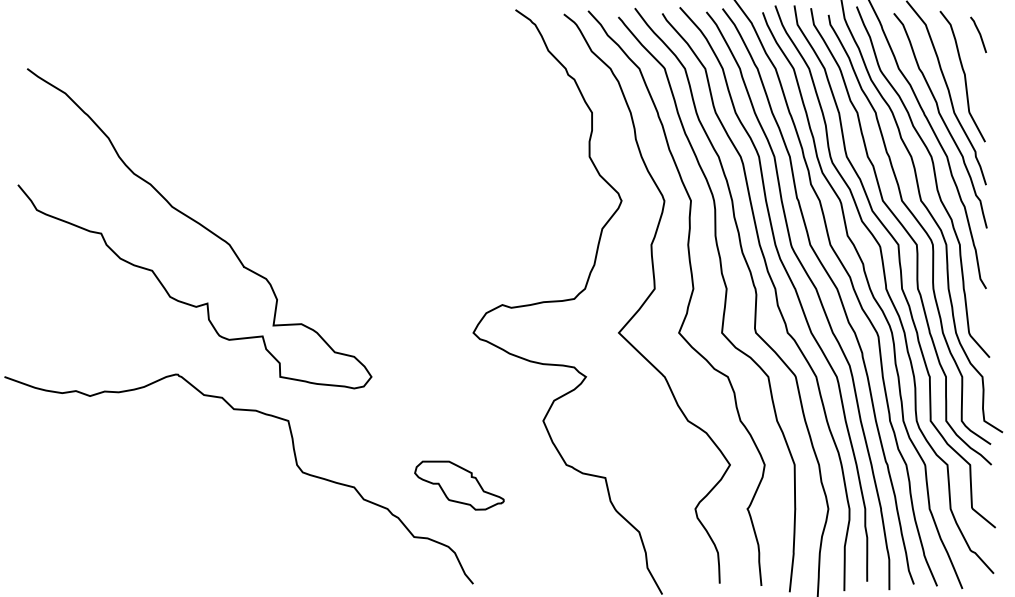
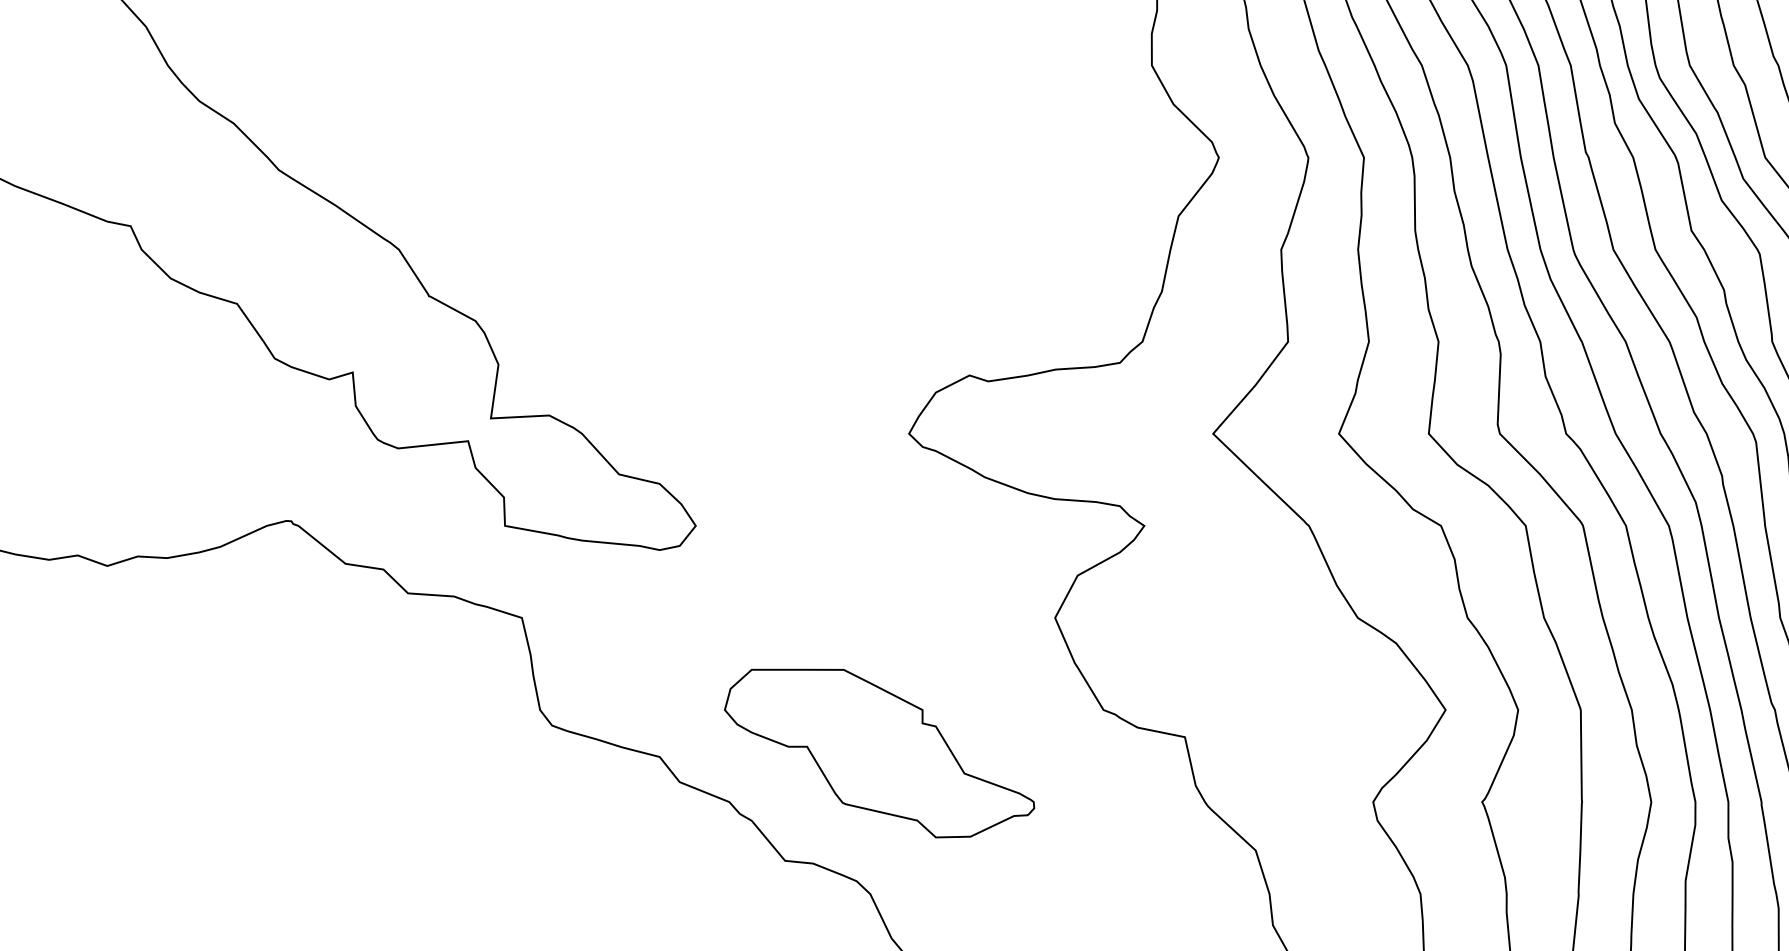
part: (459, 485) -> (879, 752), size x1.67

